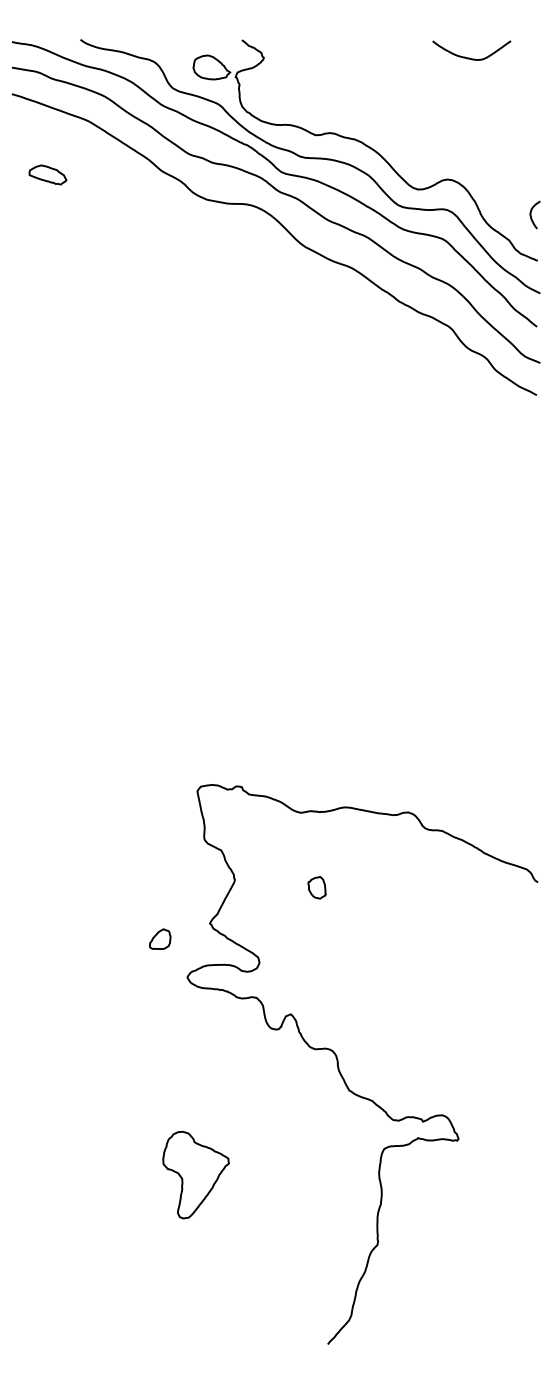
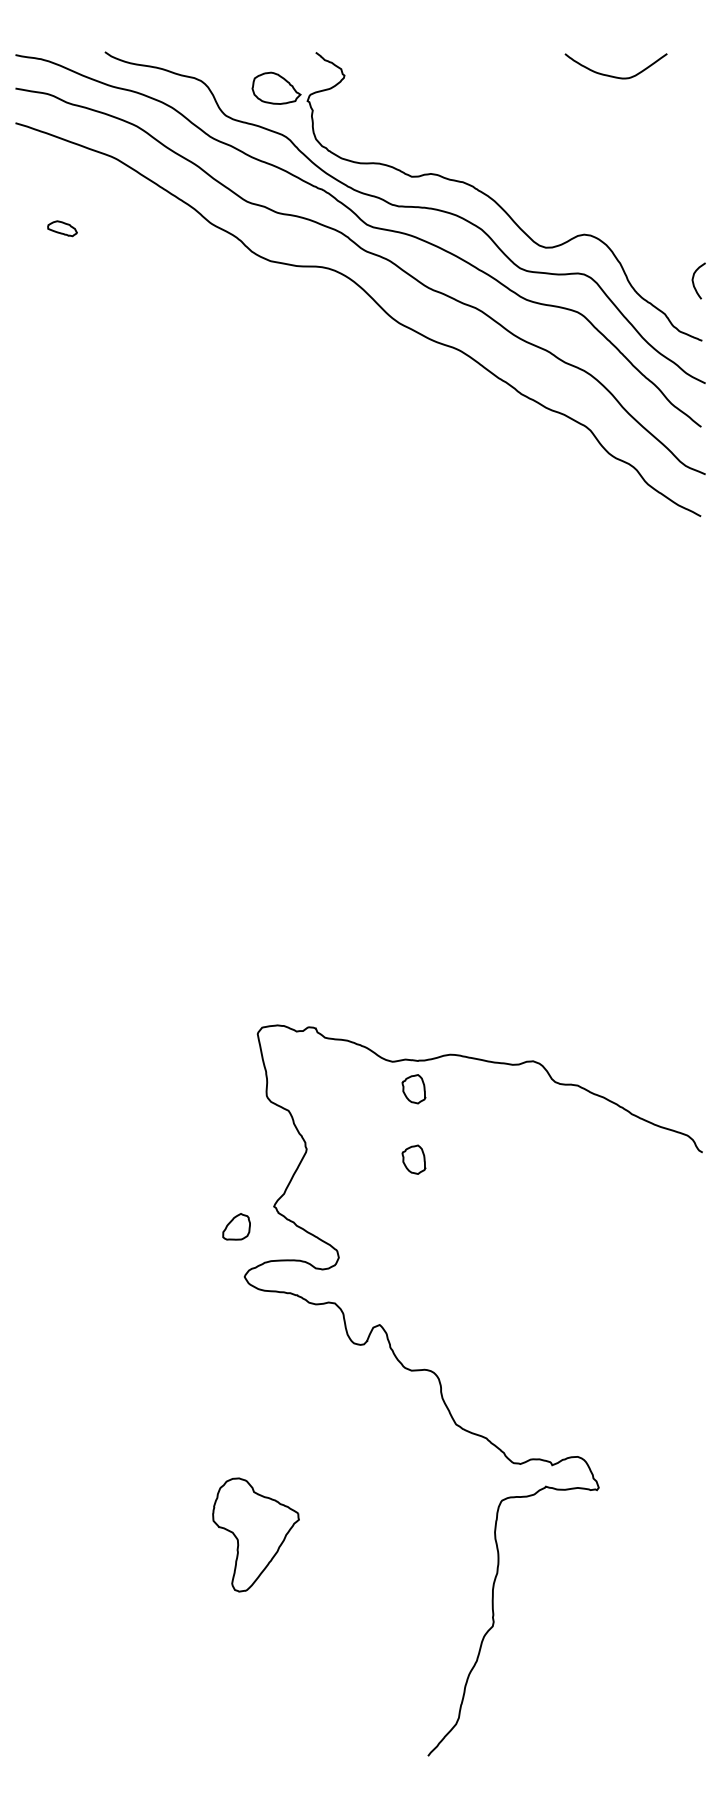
part: (47, 174) -> (61, 228), size x0.6
part: (316, 833) -> (413, 1088), added
part: (160, 938) -> (236, 1225), moved

